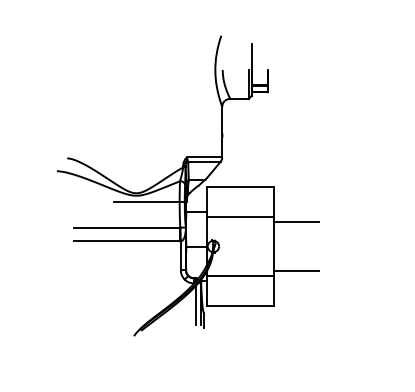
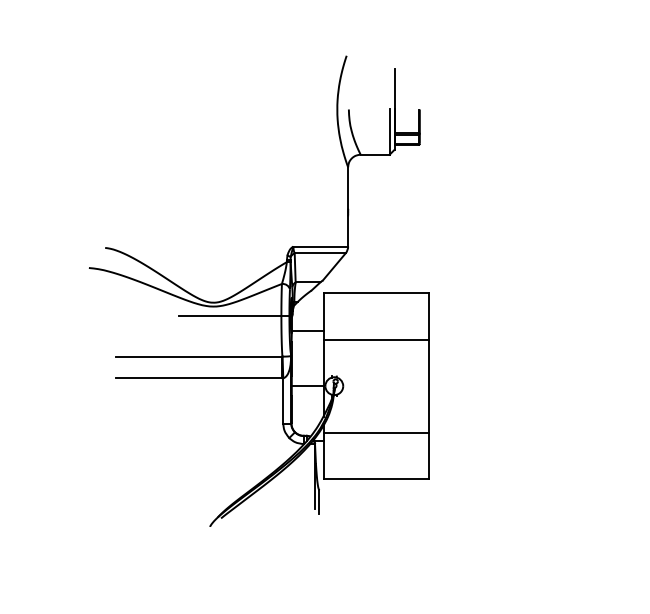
line: (295, 222) -> (462, 348), removed
line: (295, 270) -> (462, 423), removed
line: (195, 305) -> (306, 478), removed

